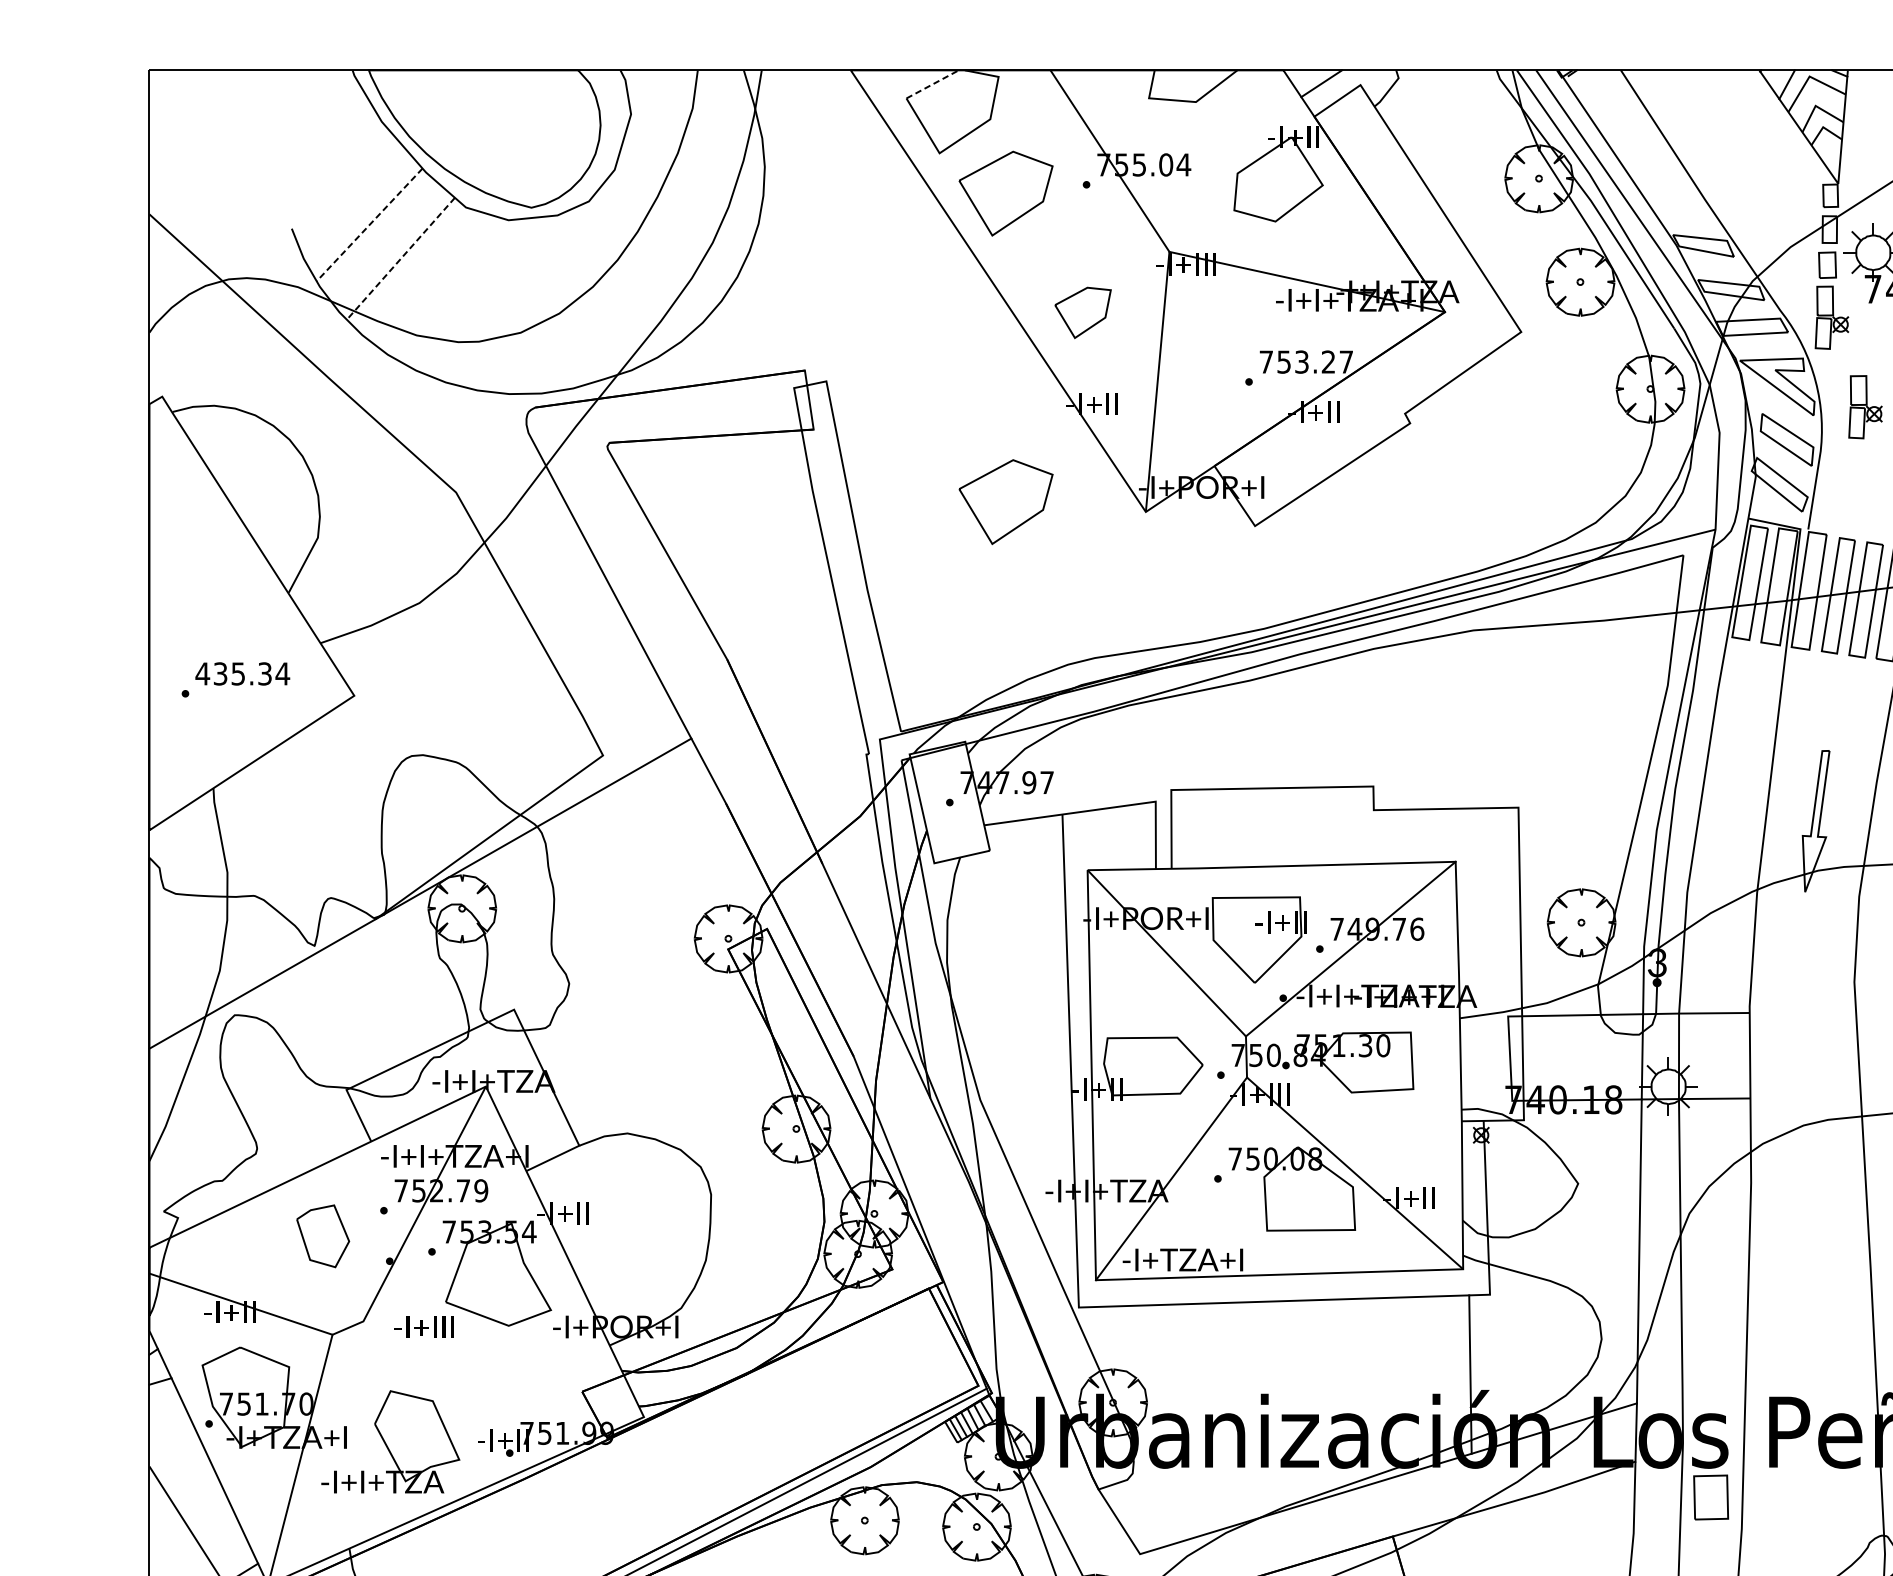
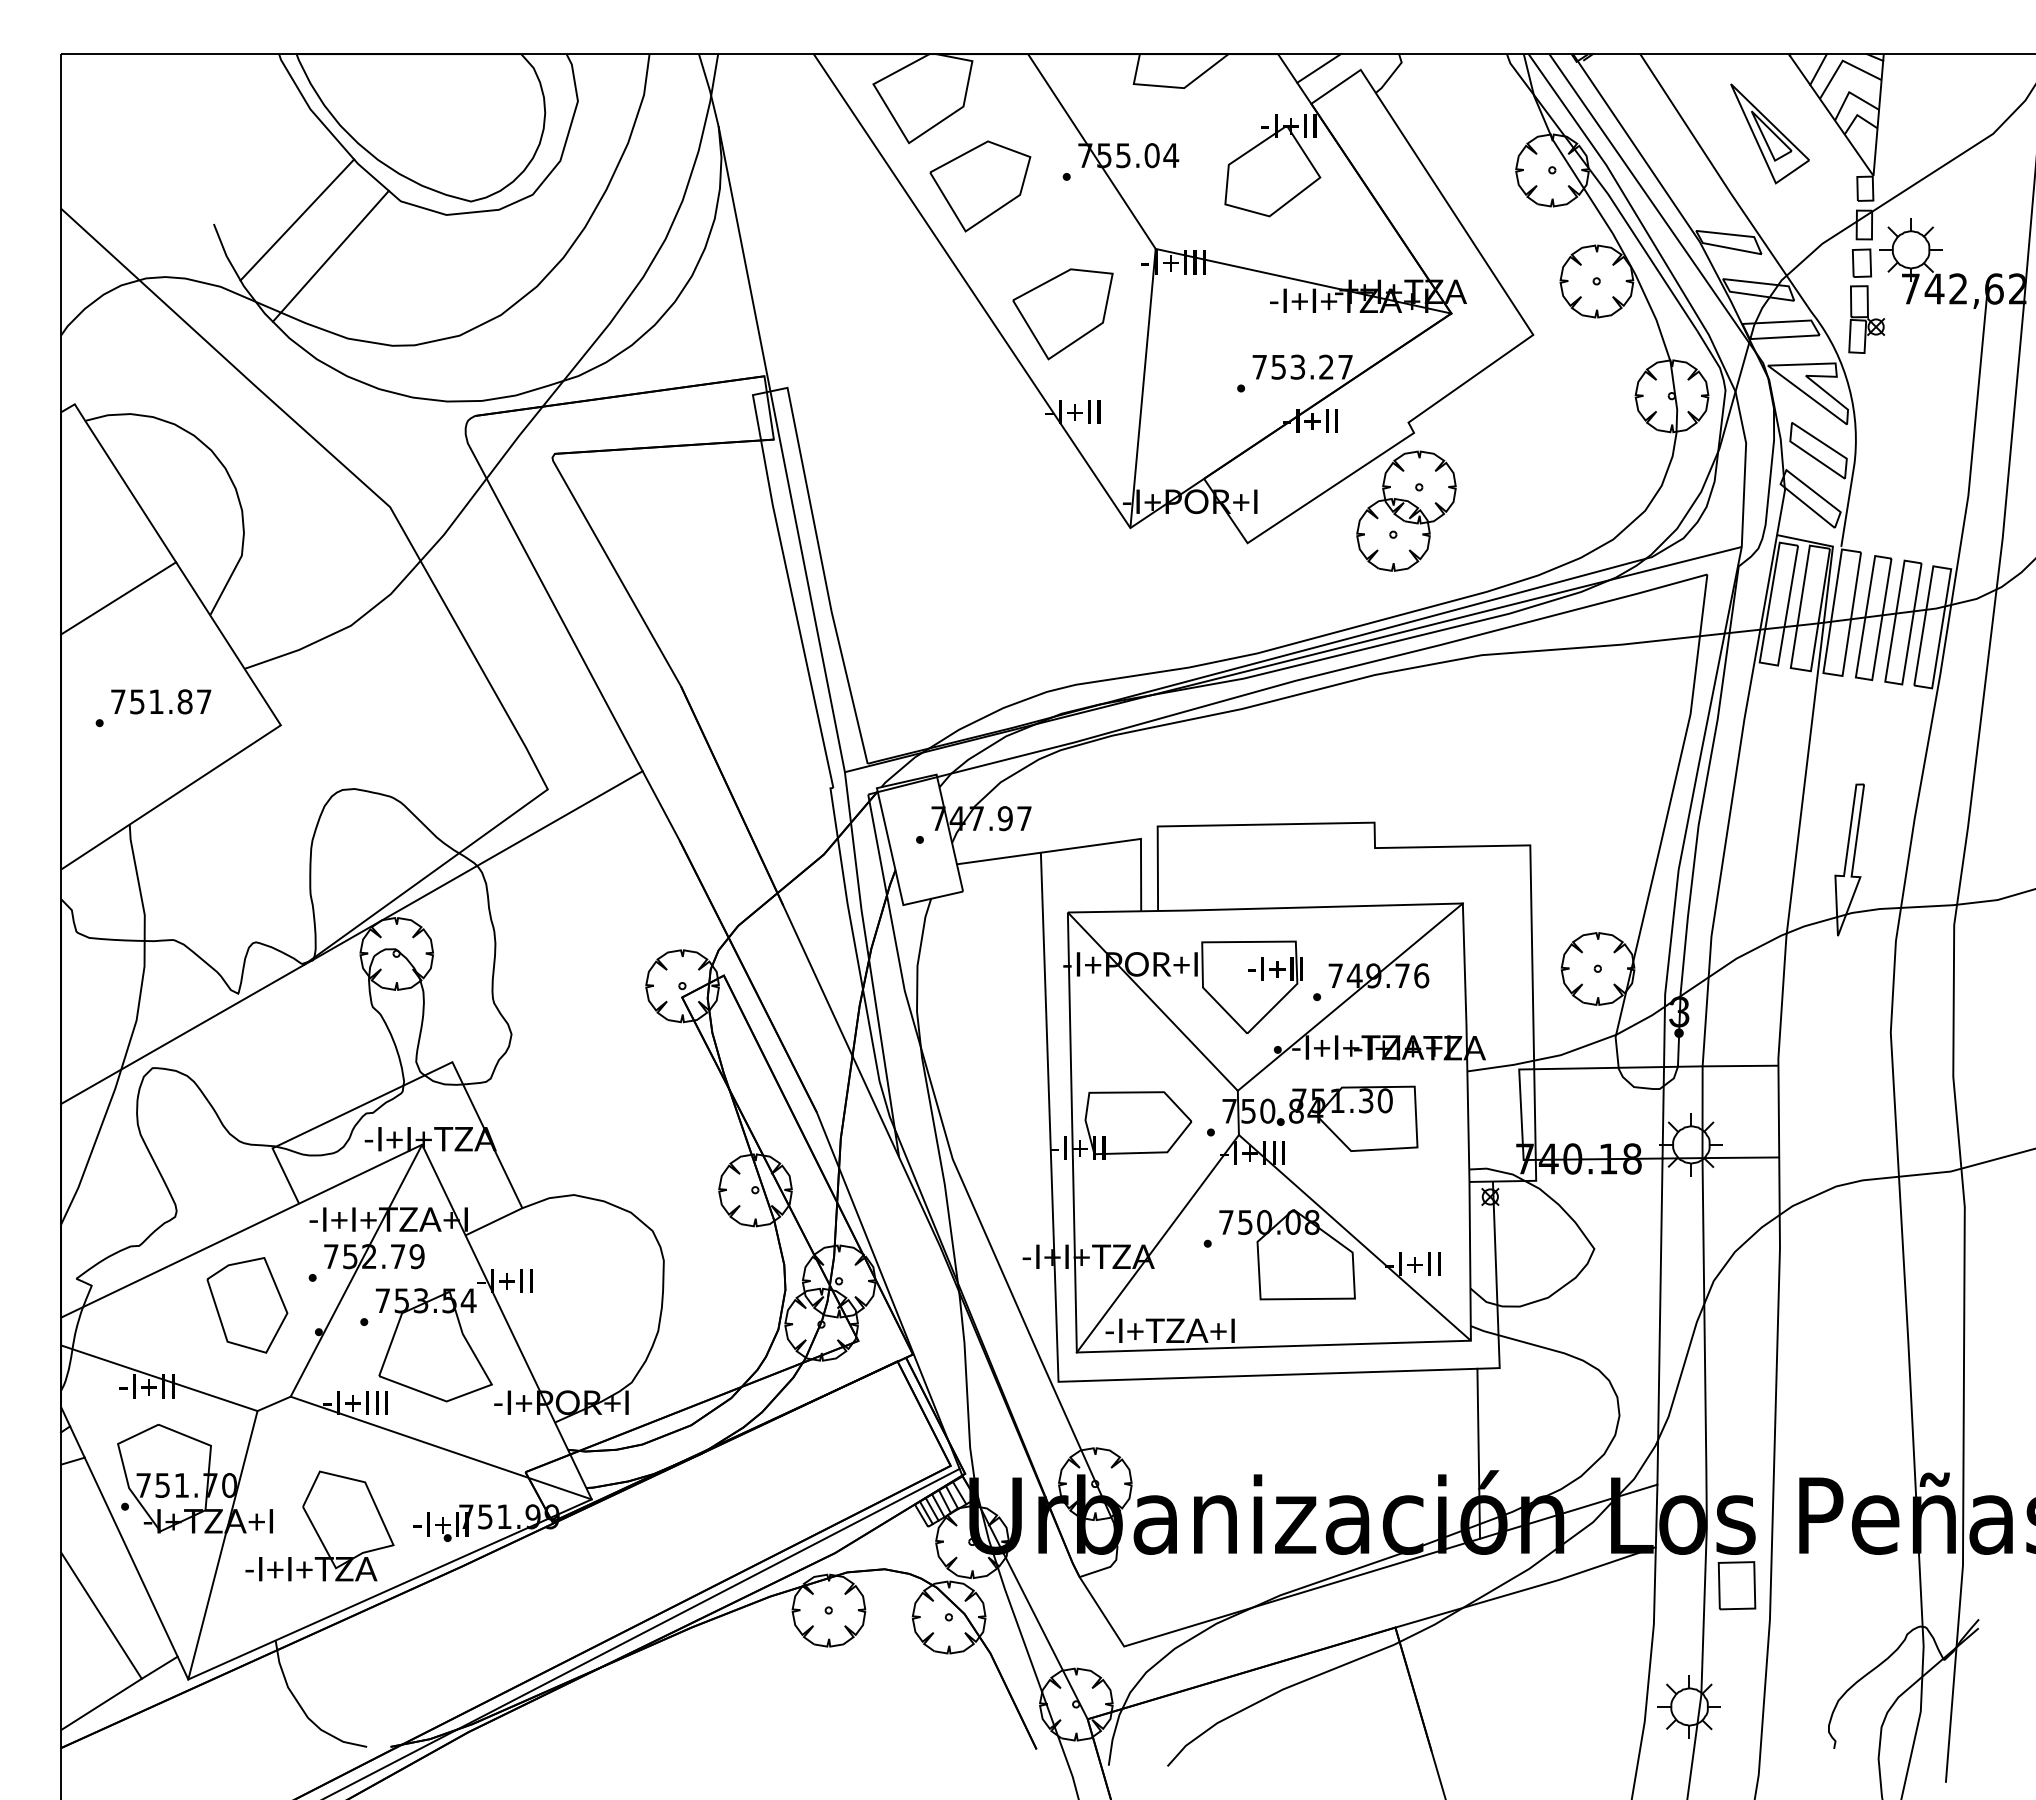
line: (932, 84) -> (901, 69), dashed -> solid
part: (1741, 144) -> (1769, 133), added
line: (369, 224) -> (297, 219), dashed -> solid
line: (400, 258) -> (330, 256), dashed -> solid
part: (1082, 312) -> (1062, 314), size x1.67
part: (1865, 407) -> (1902, 415), removed
line: (820, 438) -> (781, 449), added
part: (1403, 495) -> (1406, 510), added
part: (1006, 502) -> (980, 517), removed
line: (202, 577) -> (118, 598), added
text: (243, 673) -> (161, 701), 435.34 -> 751.87
part: (323, 1236) -> (247, 1305), size x1.43
line: (503, 1368) -> (440, 1447), added

